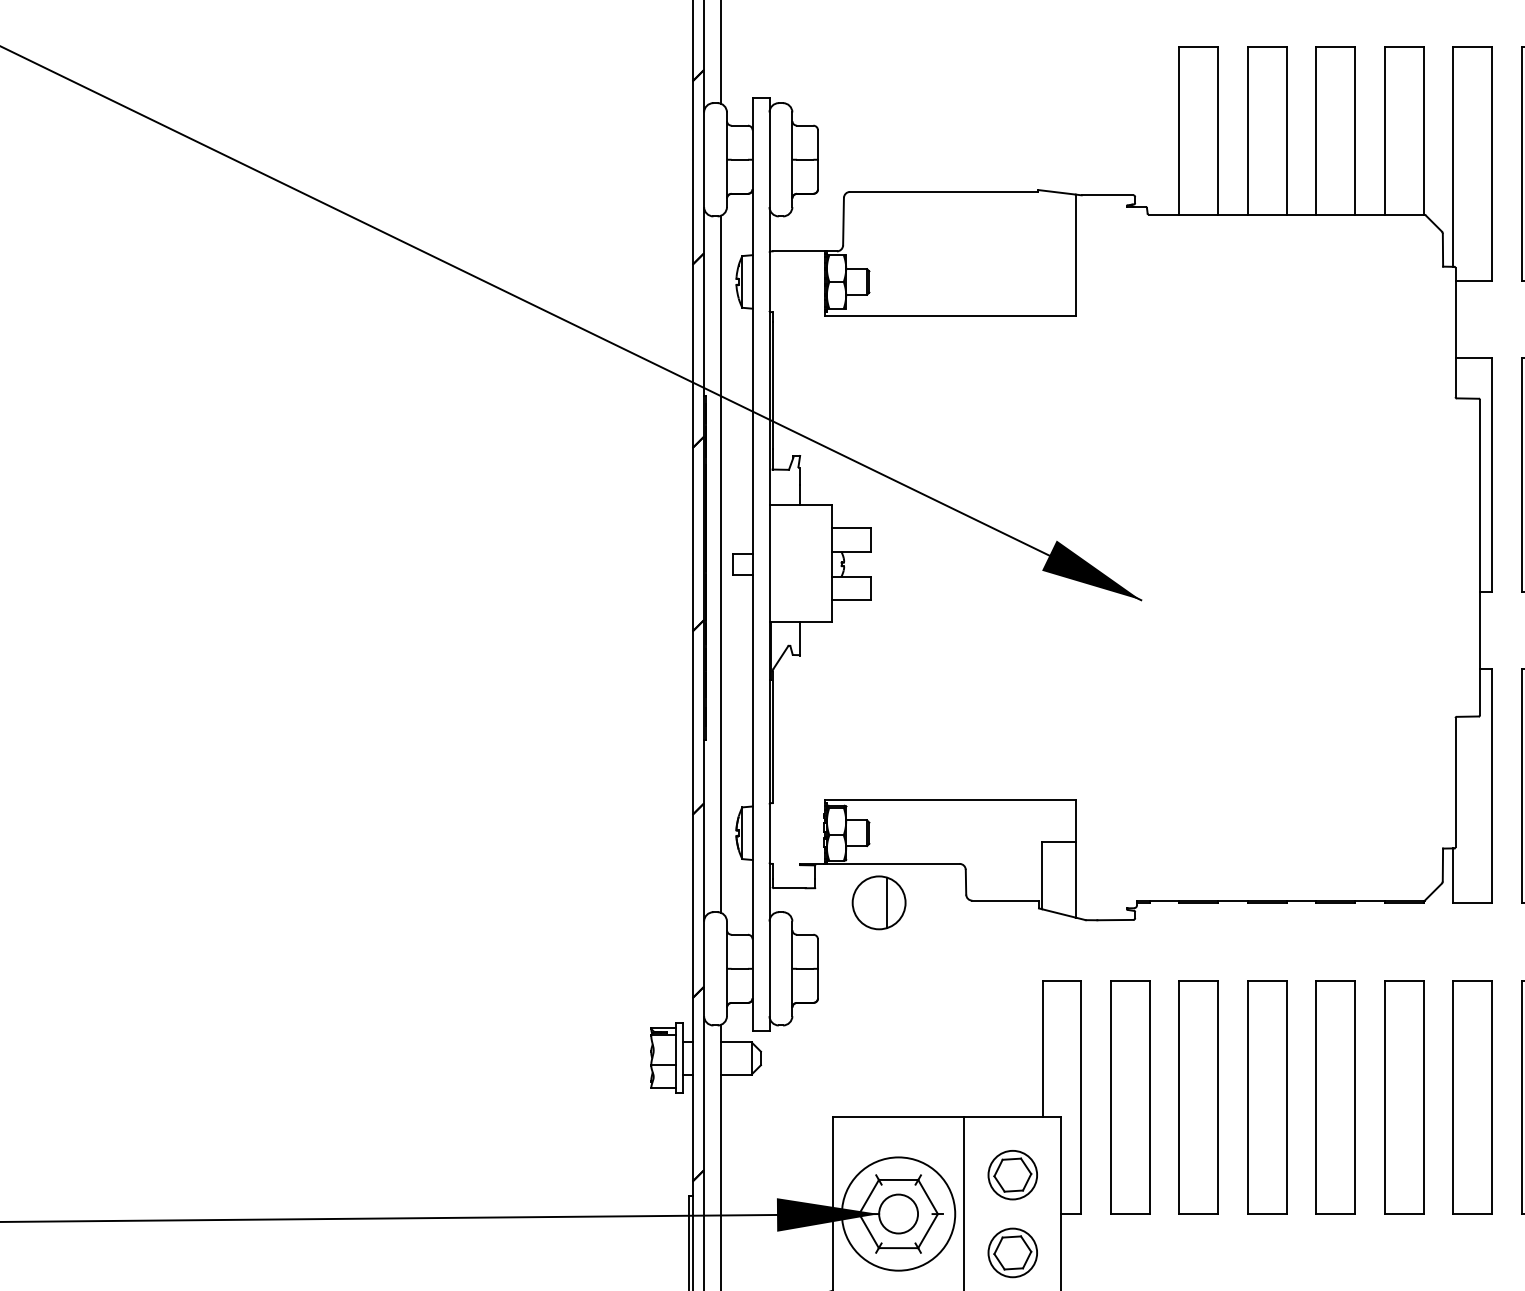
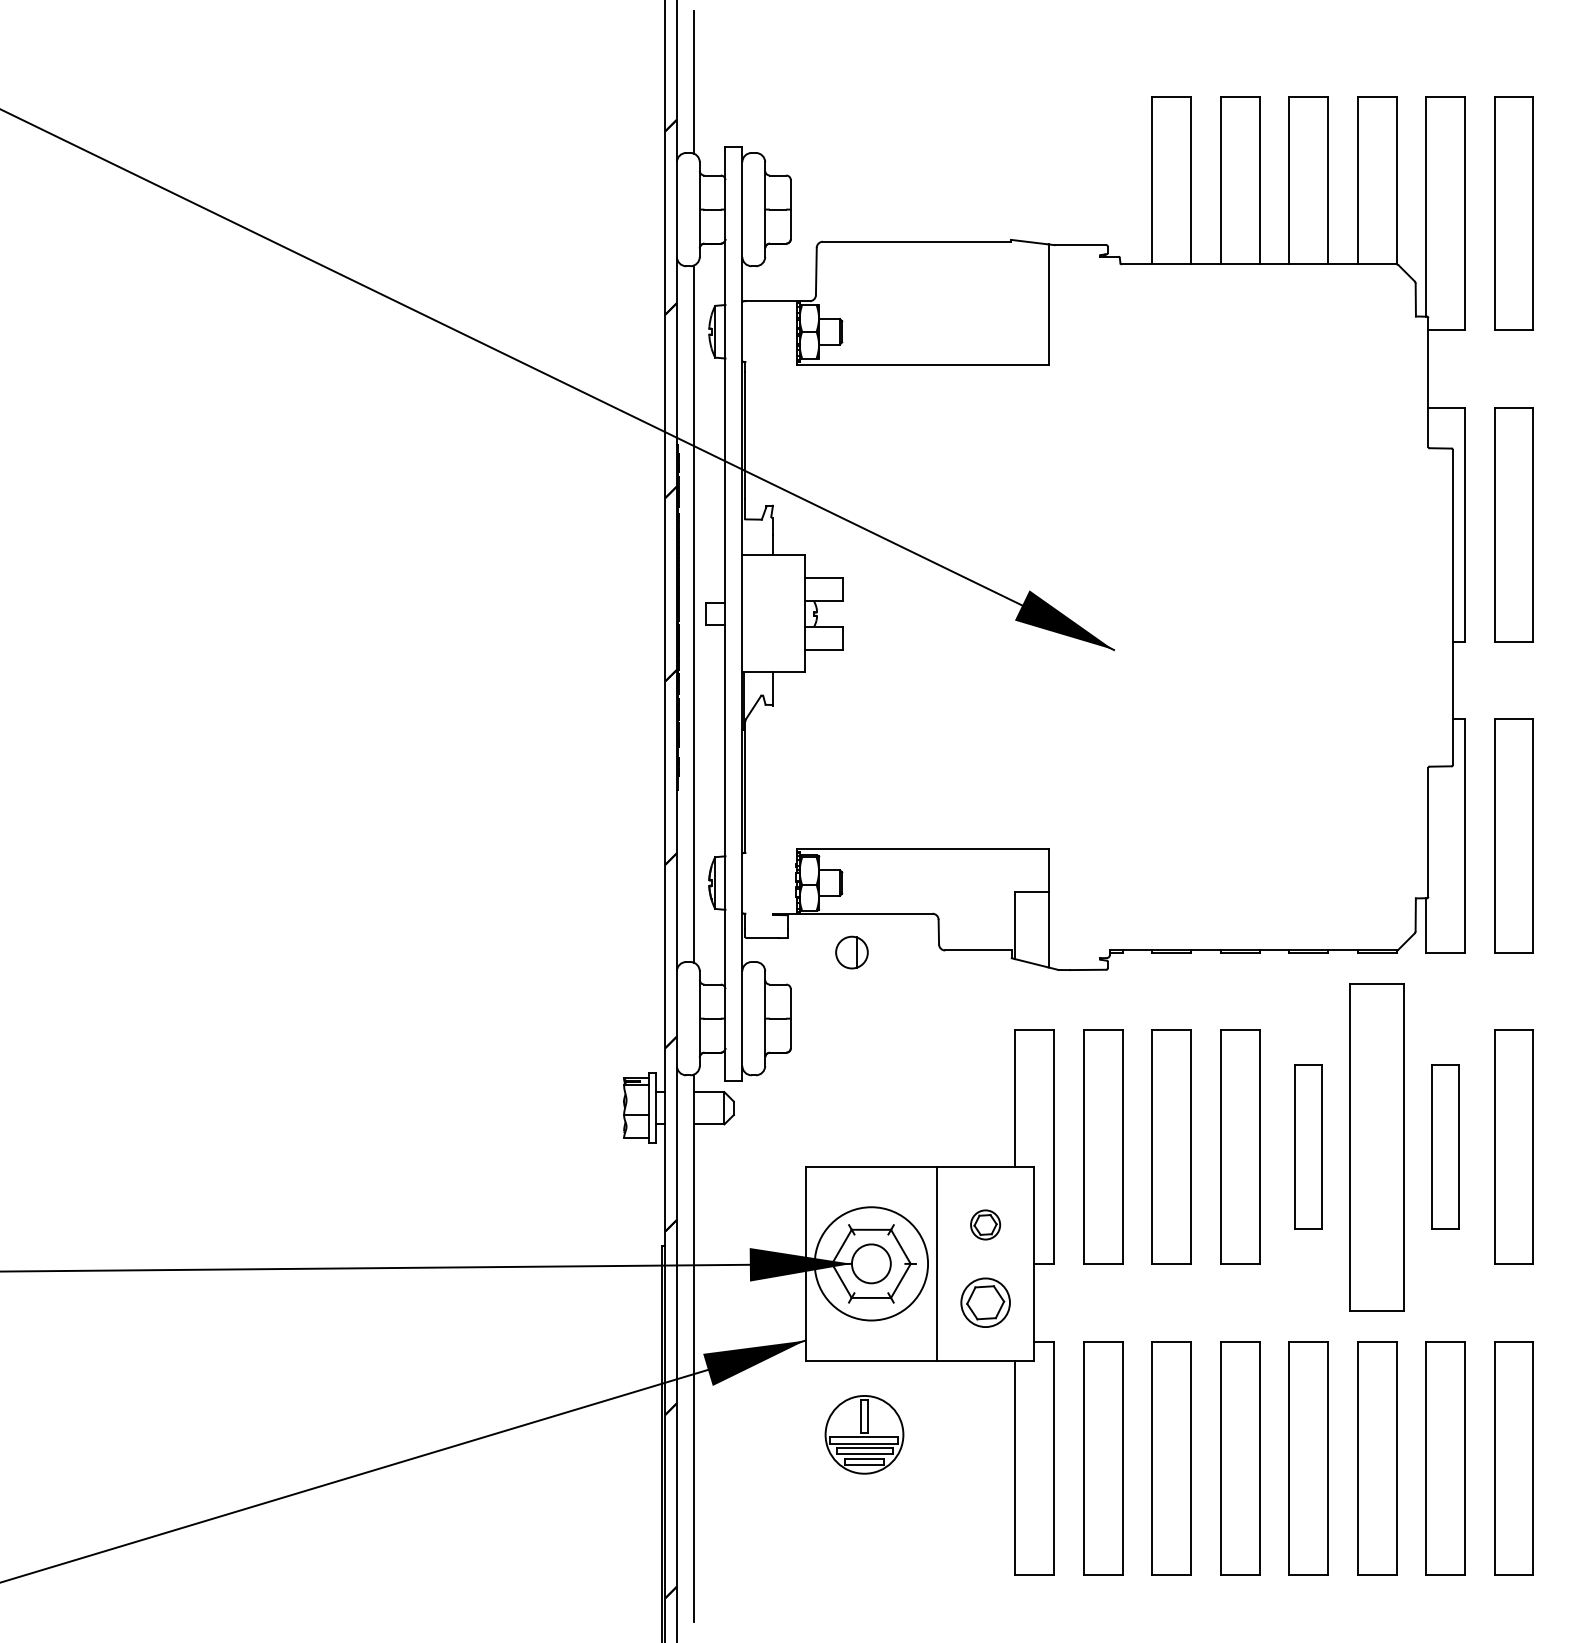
part: (878, 902) -> (851, 952), size x0.6
part: (1335, 1096) -> (1308, 1146), size x0.7
part: (1404, 1096) -> (1377, 1146), size x1.4
part: (1472, 1096) -> (1445, 1146), size x0.7
part: (1012, 1174) -> (985, 1224), size x0.6

